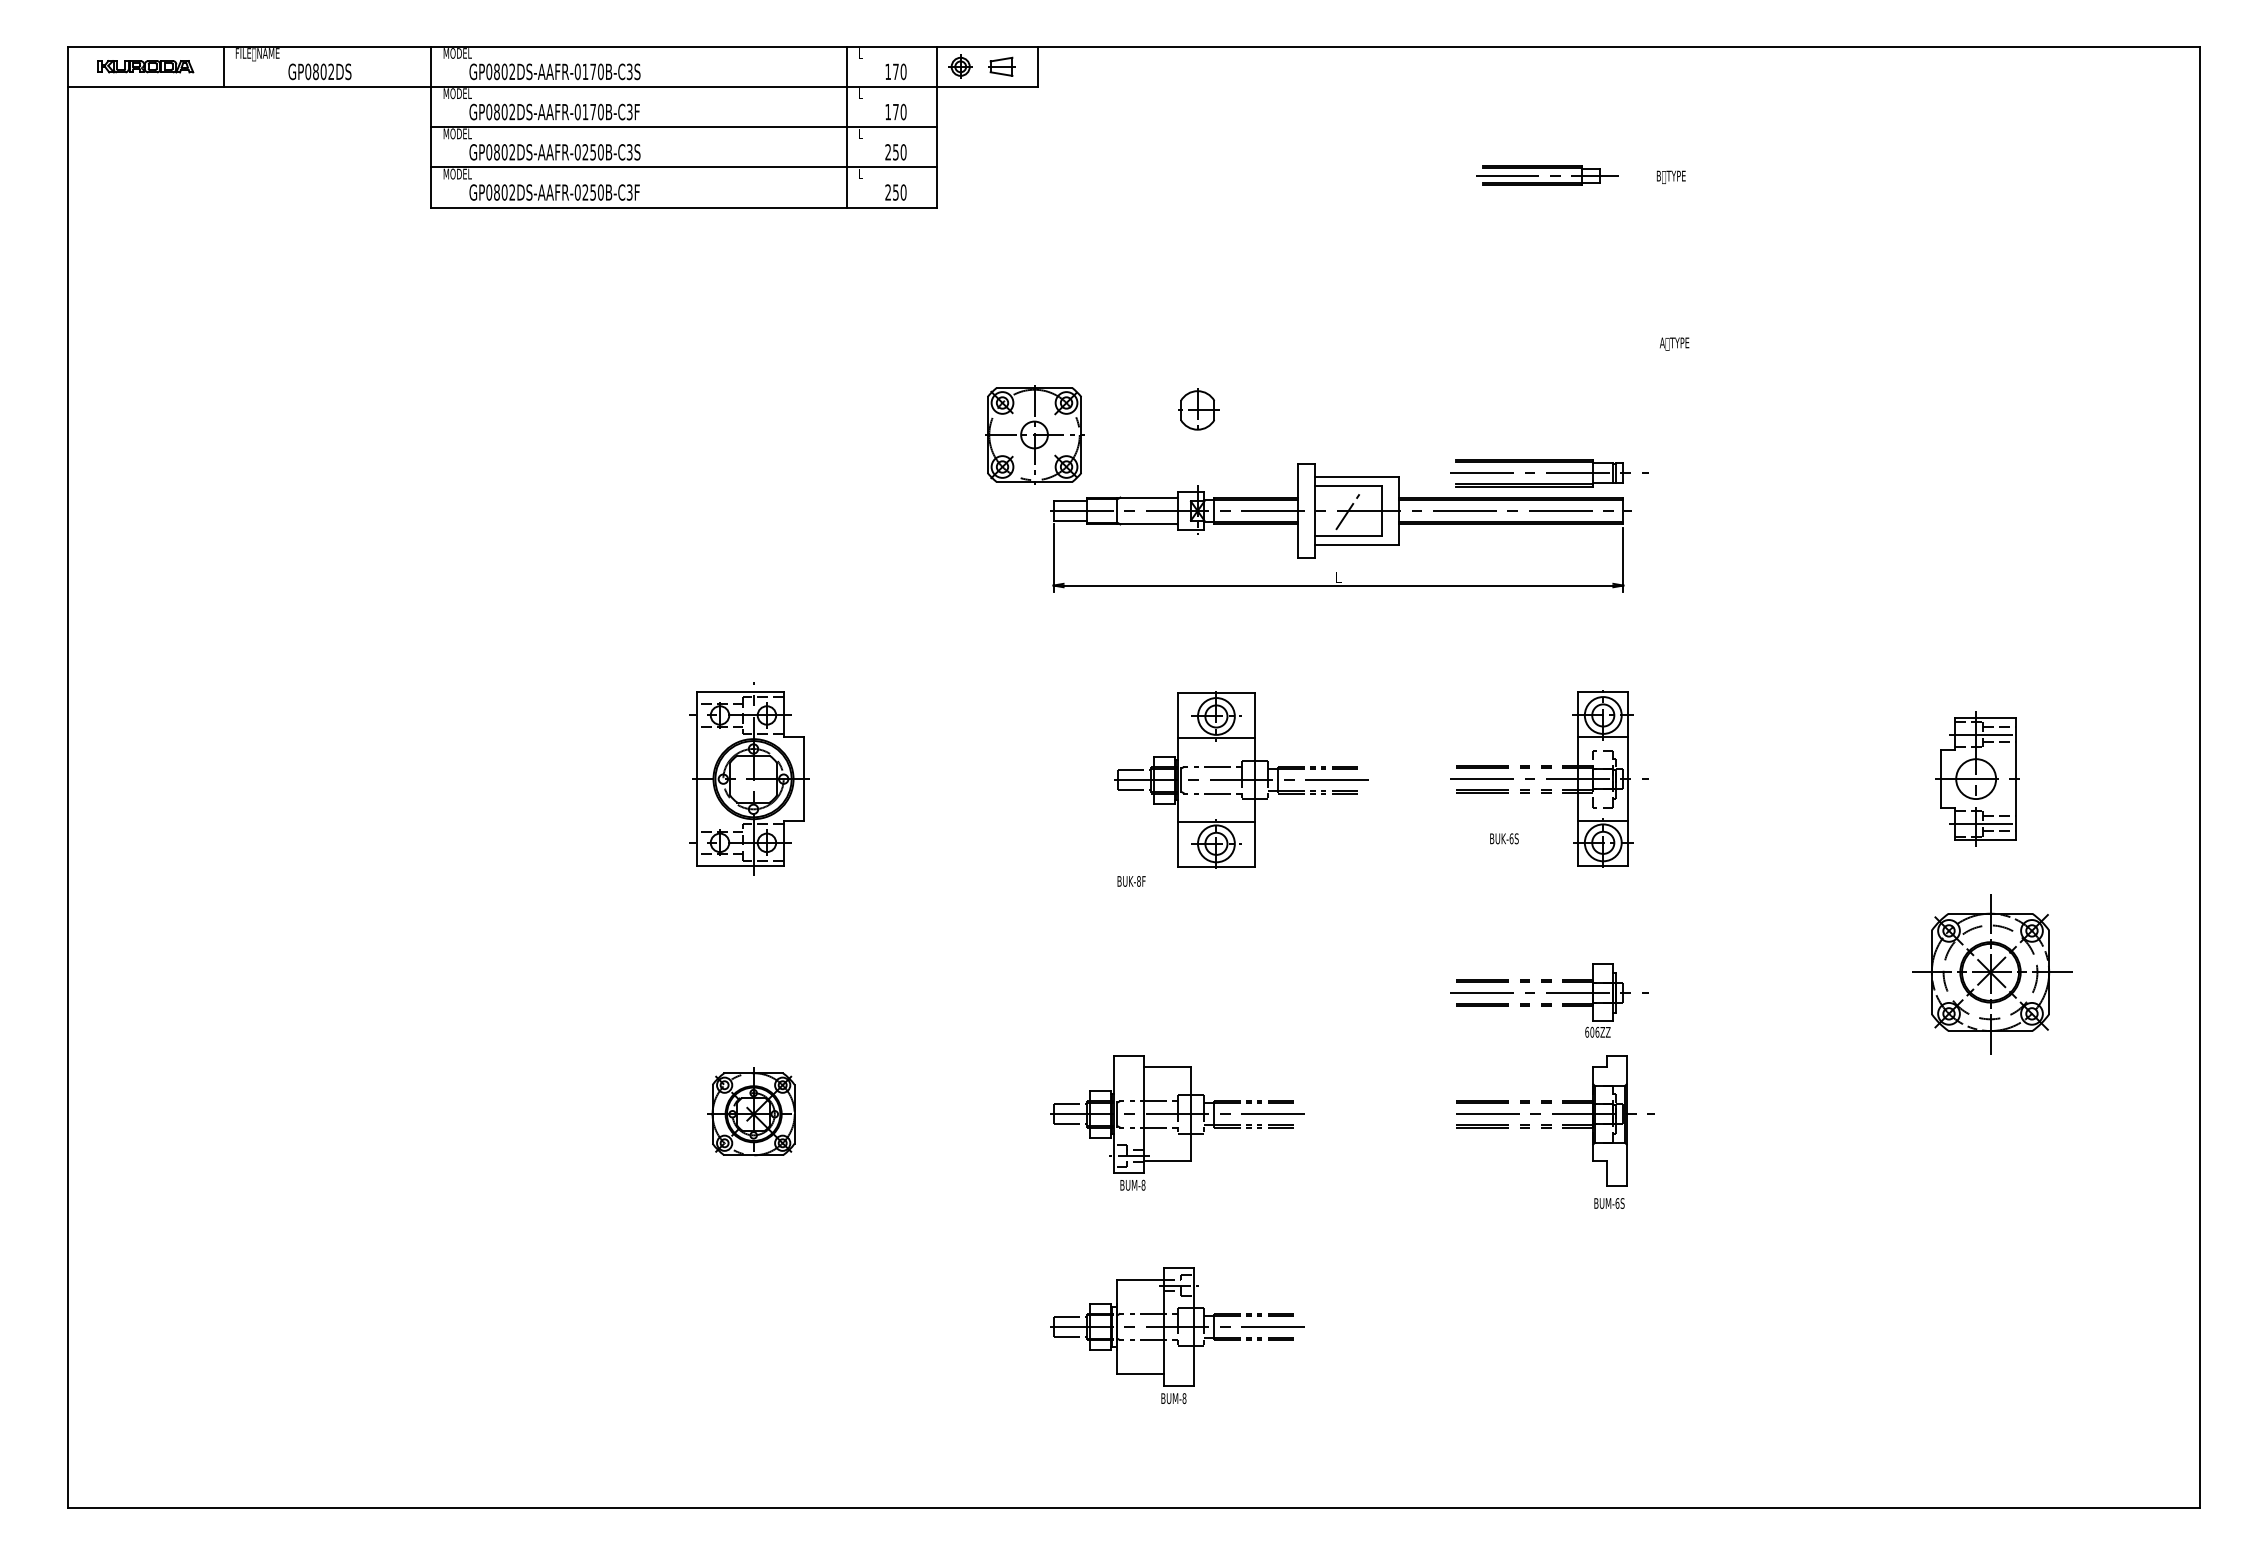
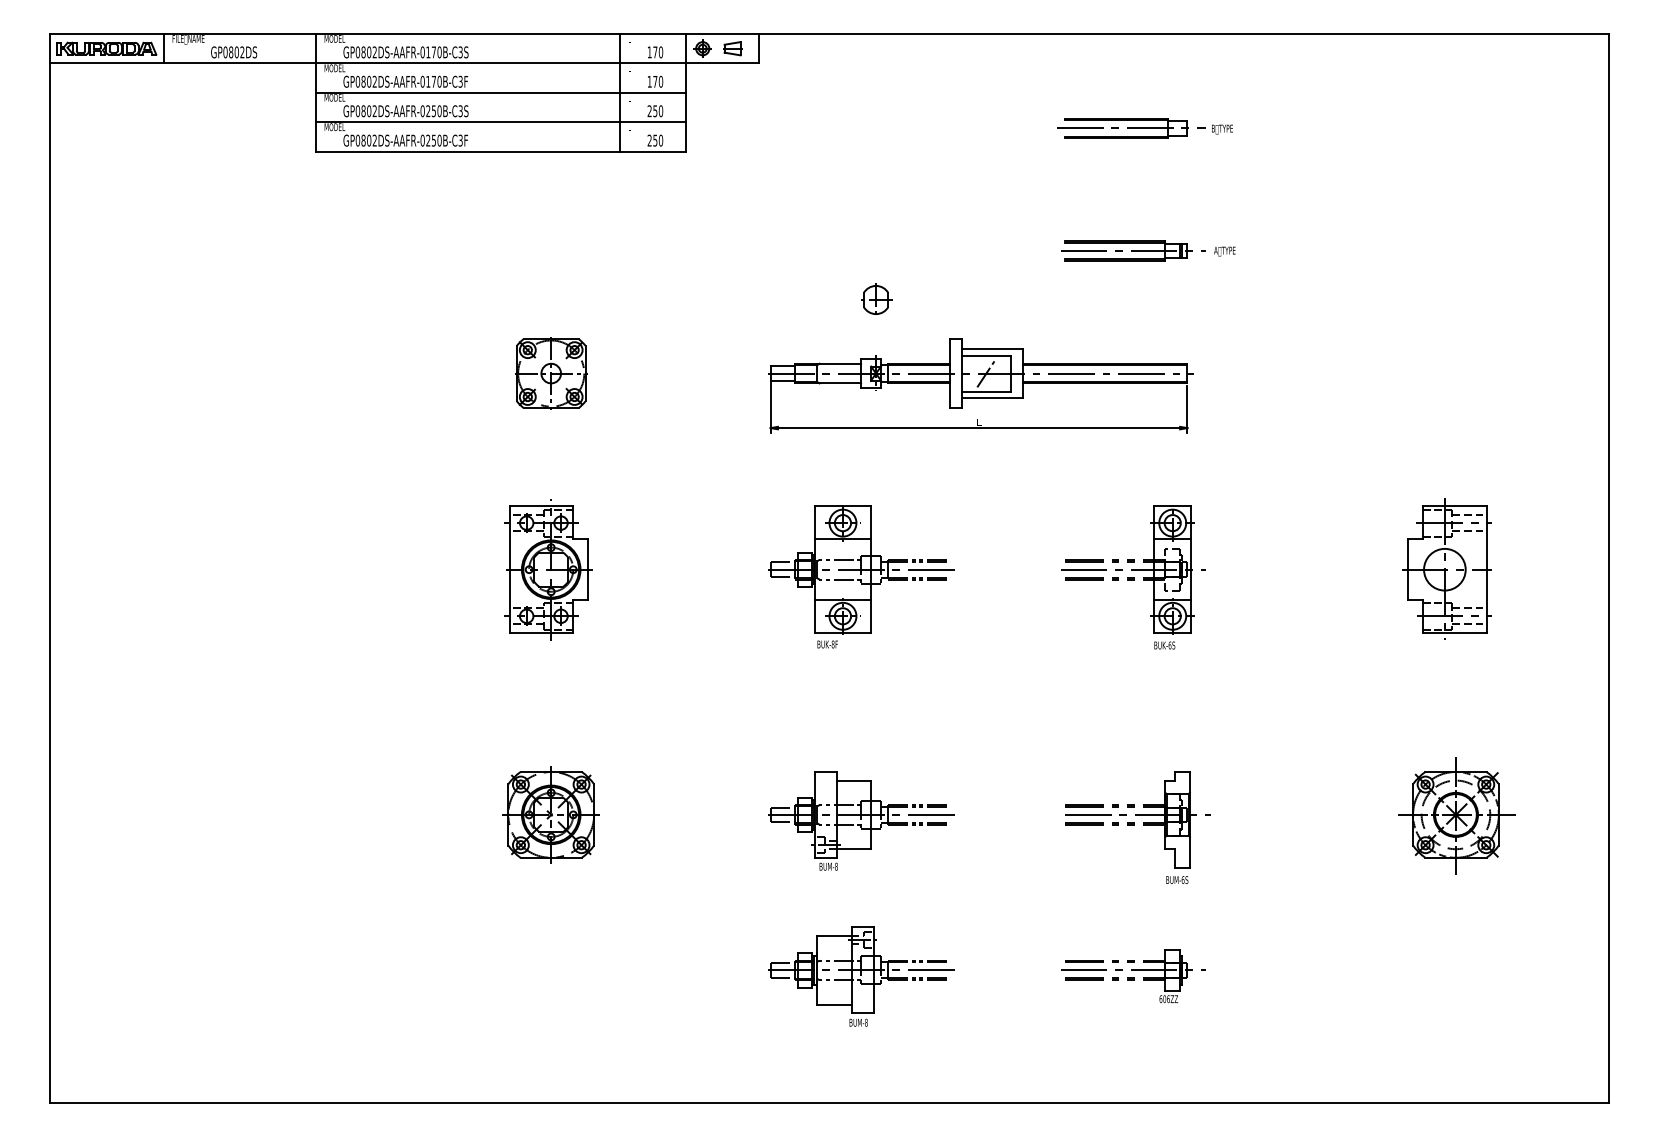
part: (145, 66) -> (106, 48), size x1.43
part: (1546, 175) -> (1131, 128), size x1.43
part: (1034, 434) -> (551, 373), moved
part: (1549, 473) -> (1133, 251), moved
part: (1977, 778) -> (1446, 569), size x1.43
part: (1241, 779) -> (861, 569), moved
text: (1504, 838) -> (1164, 645), moved
part: (1992, 974) -> (1457, 816), moved
part: (1549, 1000) -> (1133, 975), moved
part: (753, 1113) -> (551, 814), size x1.43

